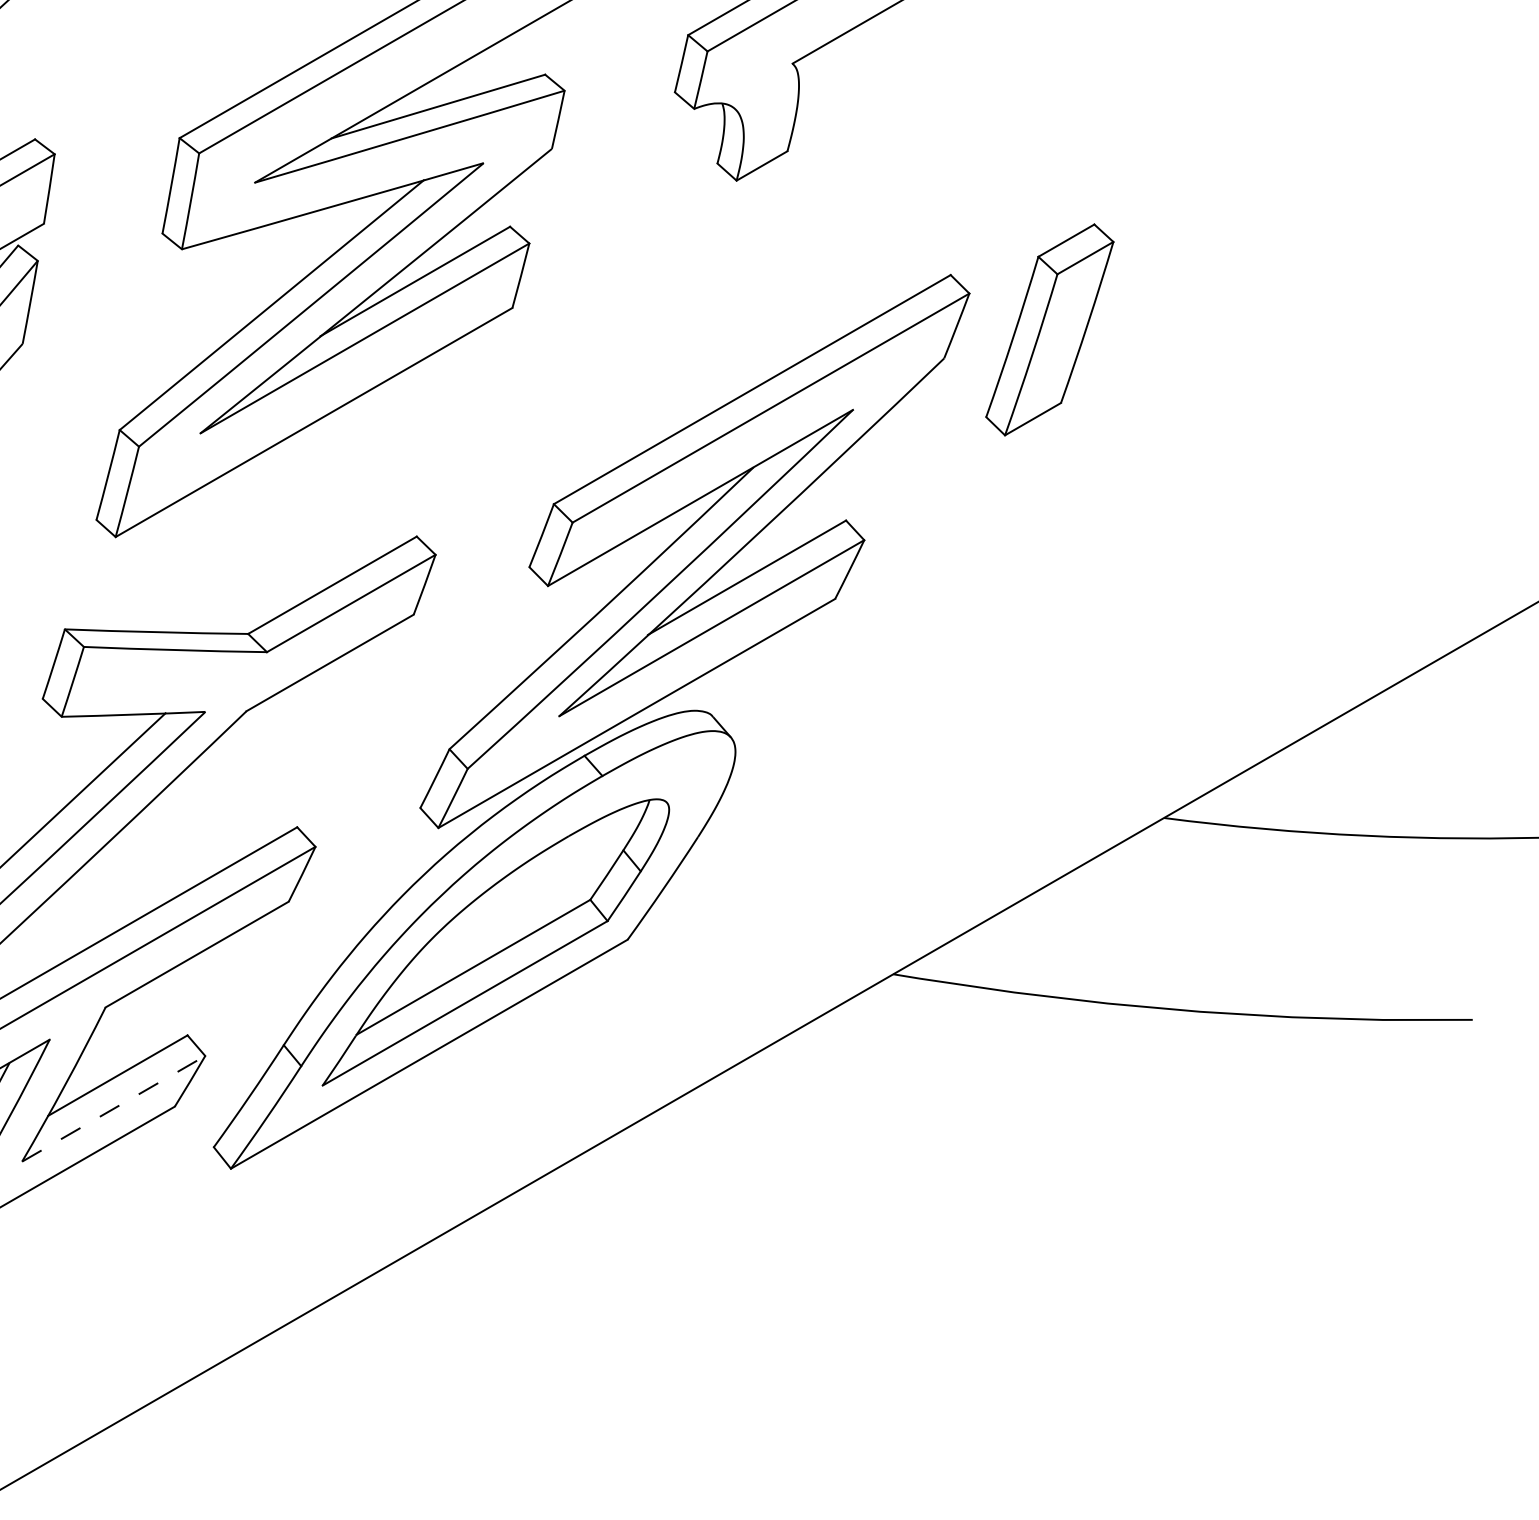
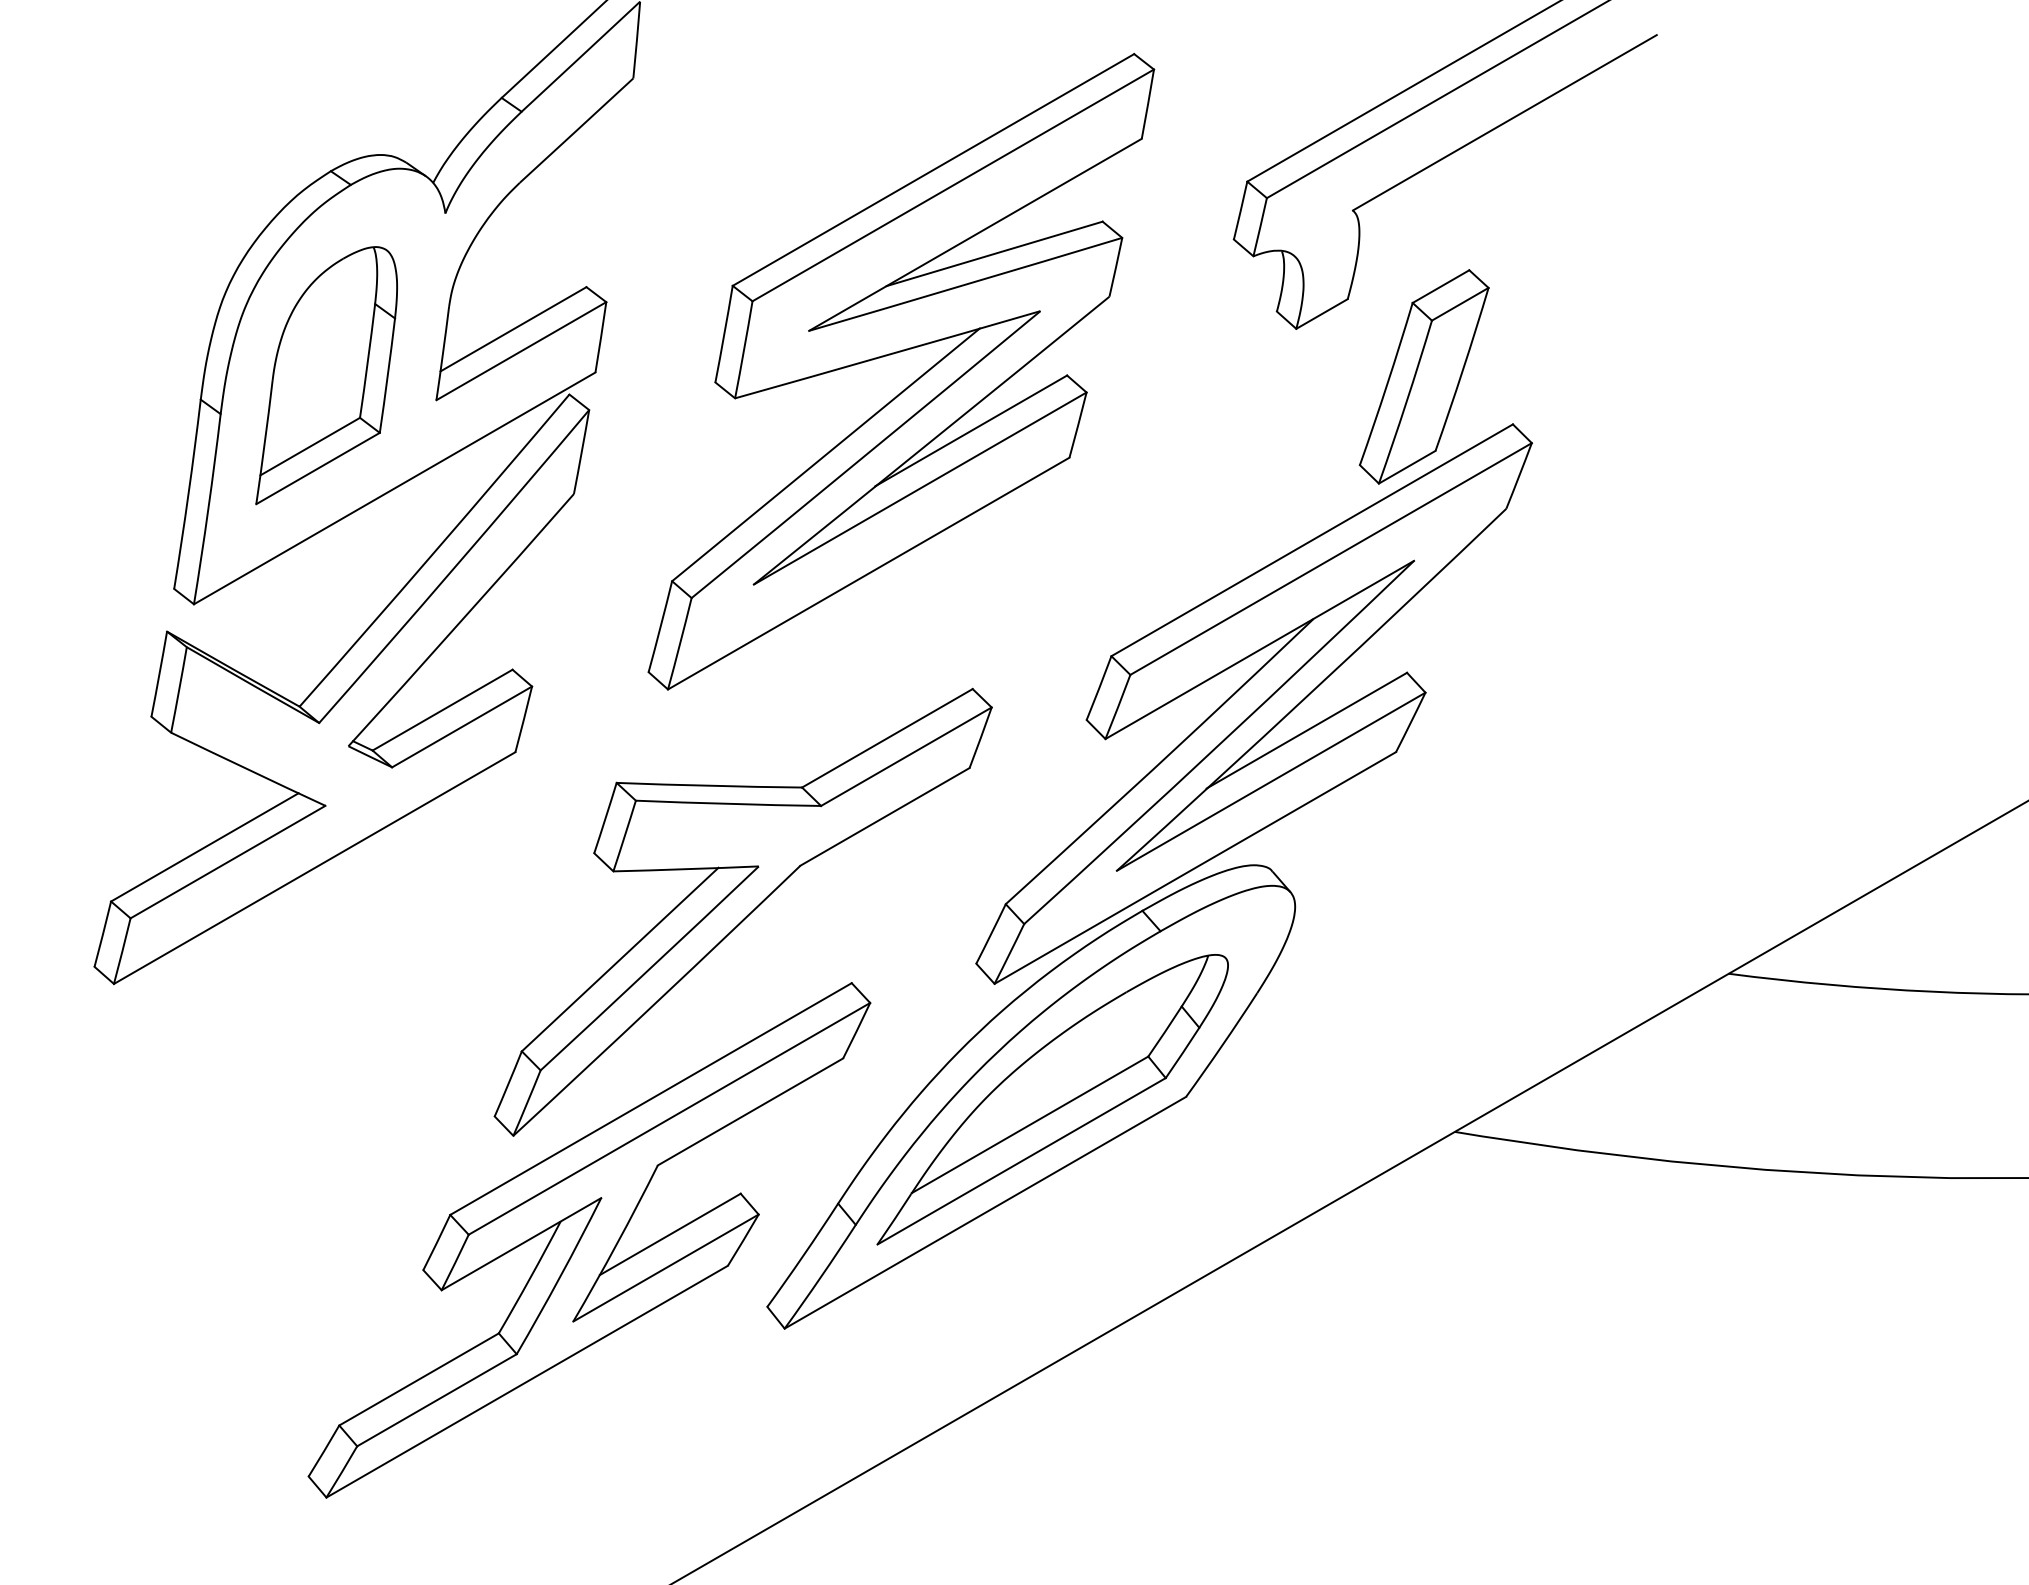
part: (1049, 329) -> (1423, 376), moved
line: (114, 1109) -> (666, 1268), dashed -> solid

